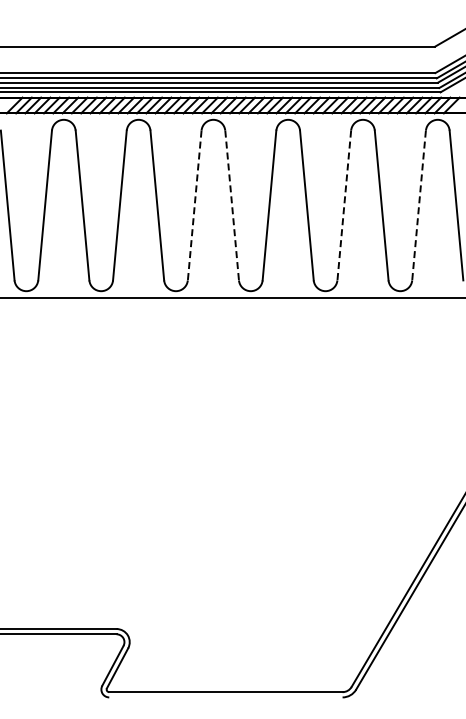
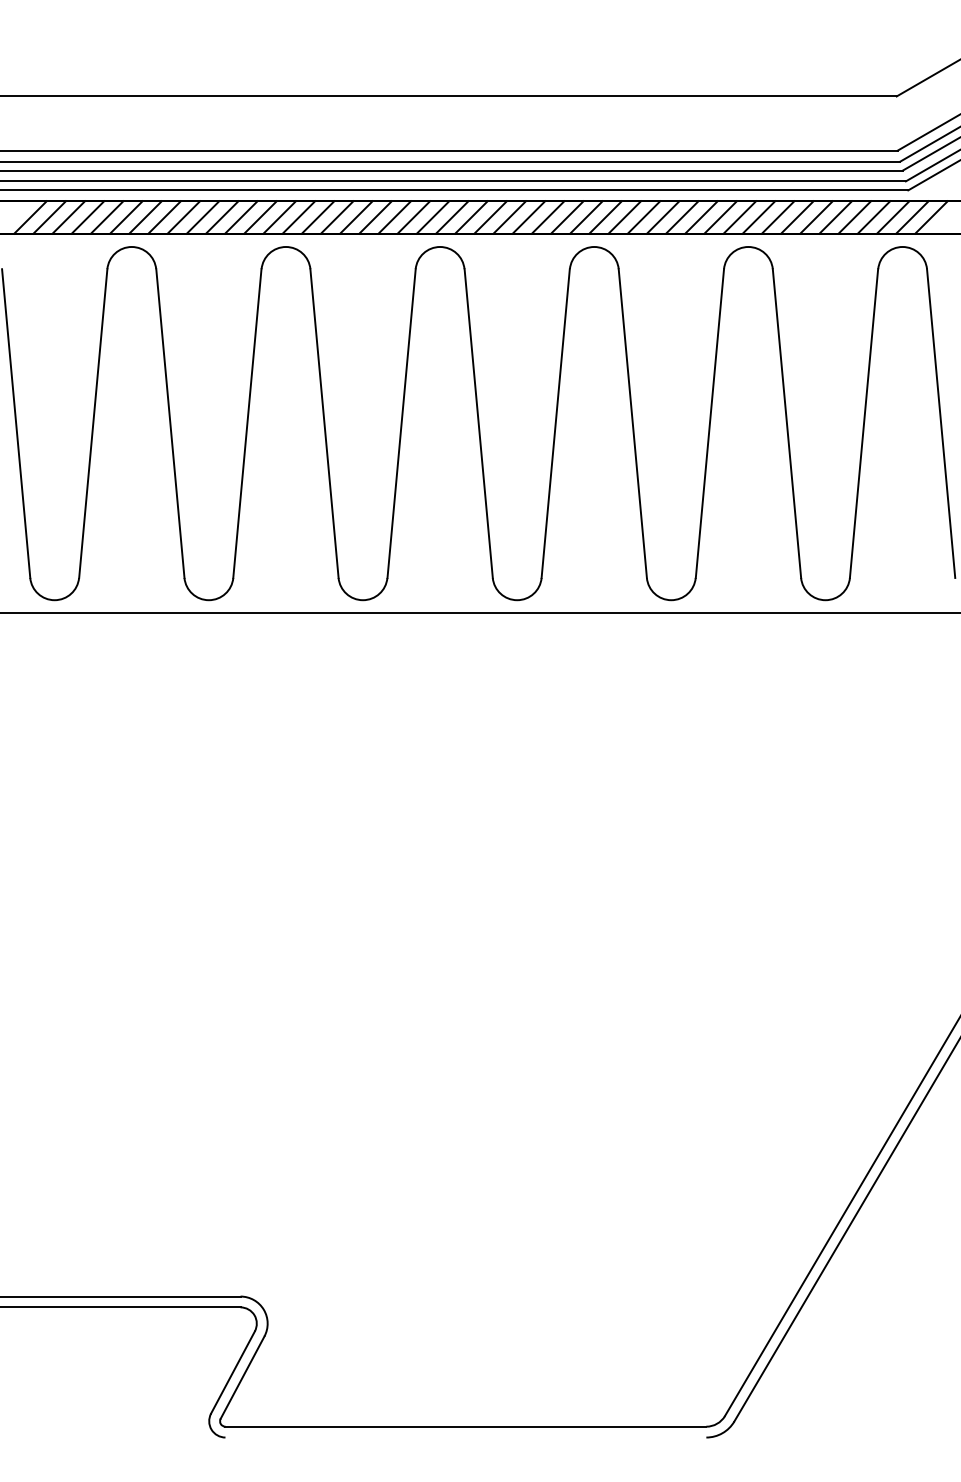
line: (194, 206) -> (401, 425), dashed -> solid
line: (232, 206) -> (479, 425), dashed -> solid
line: (344, 206) -> (710, 425), dashed -> solid
line: (419, 206) -> (864, 425), dashed -> solid

